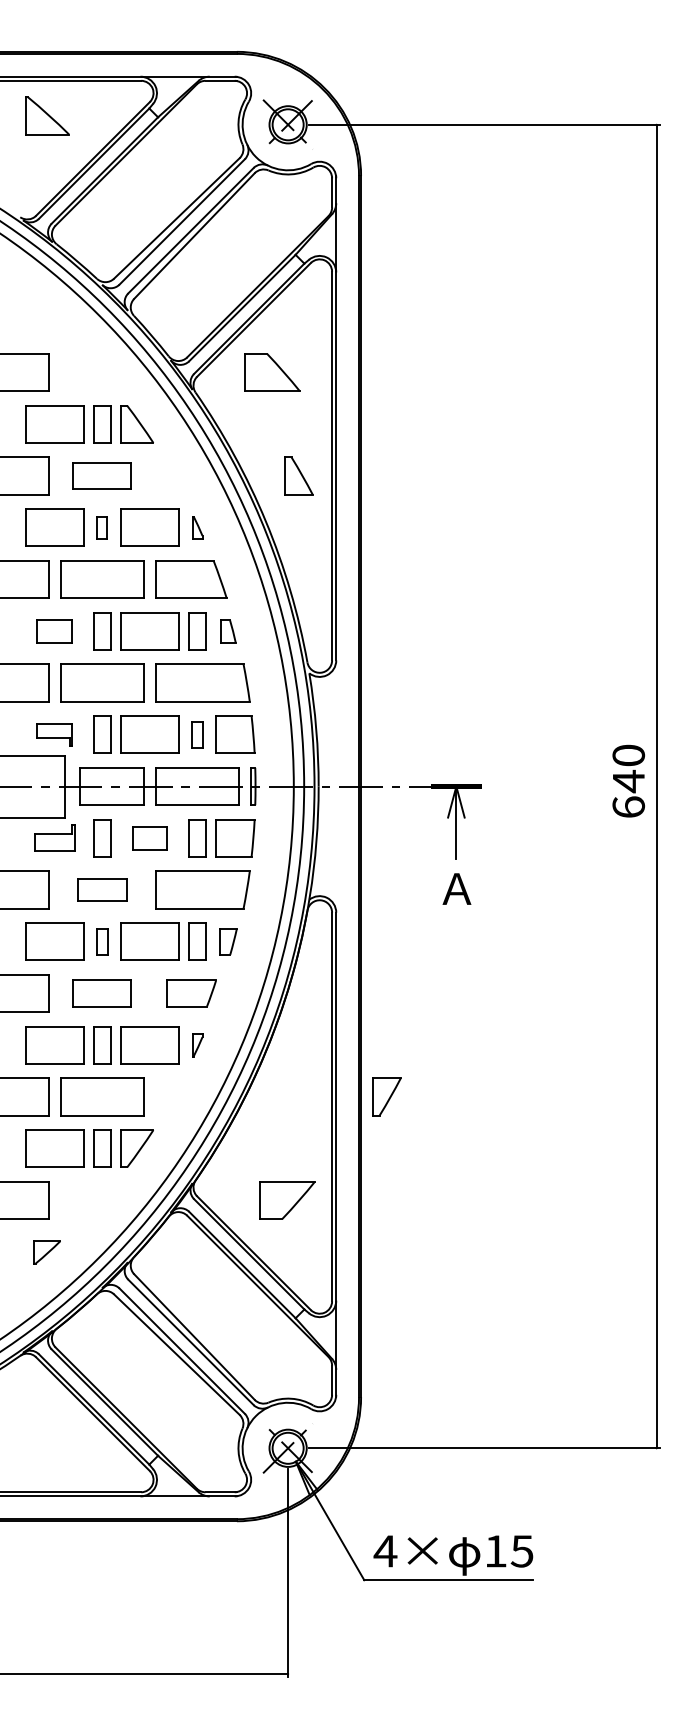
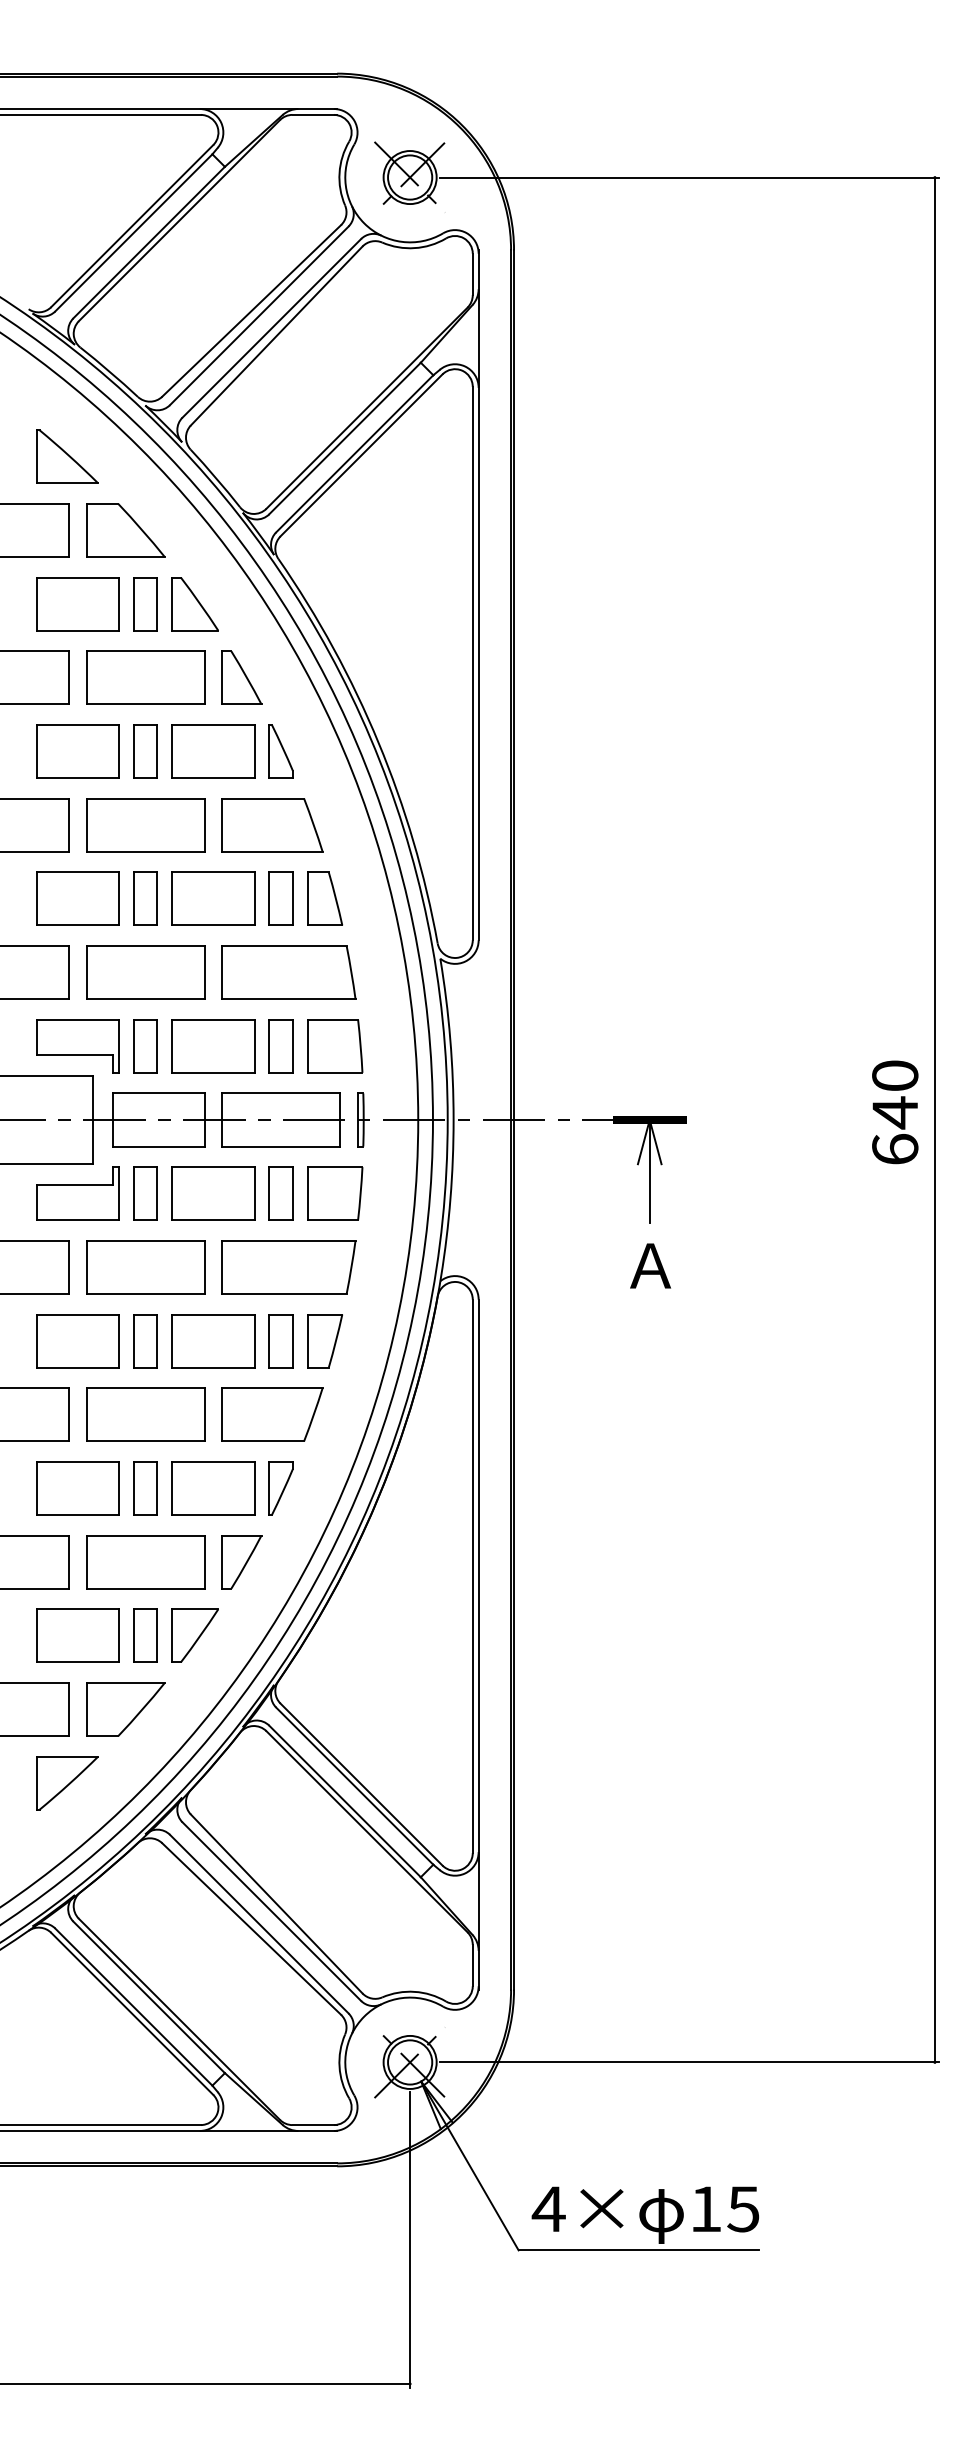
part: (47, 115) -> (67, 456), moved
part: (272, 372) -> (125, 530), moved
part: (102, 475) -> (145, 676), size x1.43
part: (298, 475) -> (241, 676), moved
part: (102, 527) -> (145, 751), size x1.67
part: (197, 527) -> (281, 751), size x1.67
part: (54, 631) -> (77, 899), size x1.67
part: (228, 631) -> (325, 899), size x1.67
part: (54, 734) -> (77, 1045), size x1.67
part: (197, 734) -> (281, 1045), size x1.43
part: (54, 838) -> (77, 1193), size x1.43
part: (149, 838) -> (212, 1193), size x1.67
part: (102, 889) -> (145, 1266), size x1.67
part: (102, 941) -> (145, 1340), size x1.43
part: (228, 941) -> (325, 1340), size x1.43
part: (102, 993) -> (145, 1414), size x1.43
part: (191, 993) -> (272, 1414), size x1.43
part: (197, 1045) -> (281, 1488), size x1.67
part: (386, 1096) -> (241, 1561), moved
part: (287, 1200) -> (125, 1709), moved
part: (47, 1252) -> (67, 1783), size x1.67

